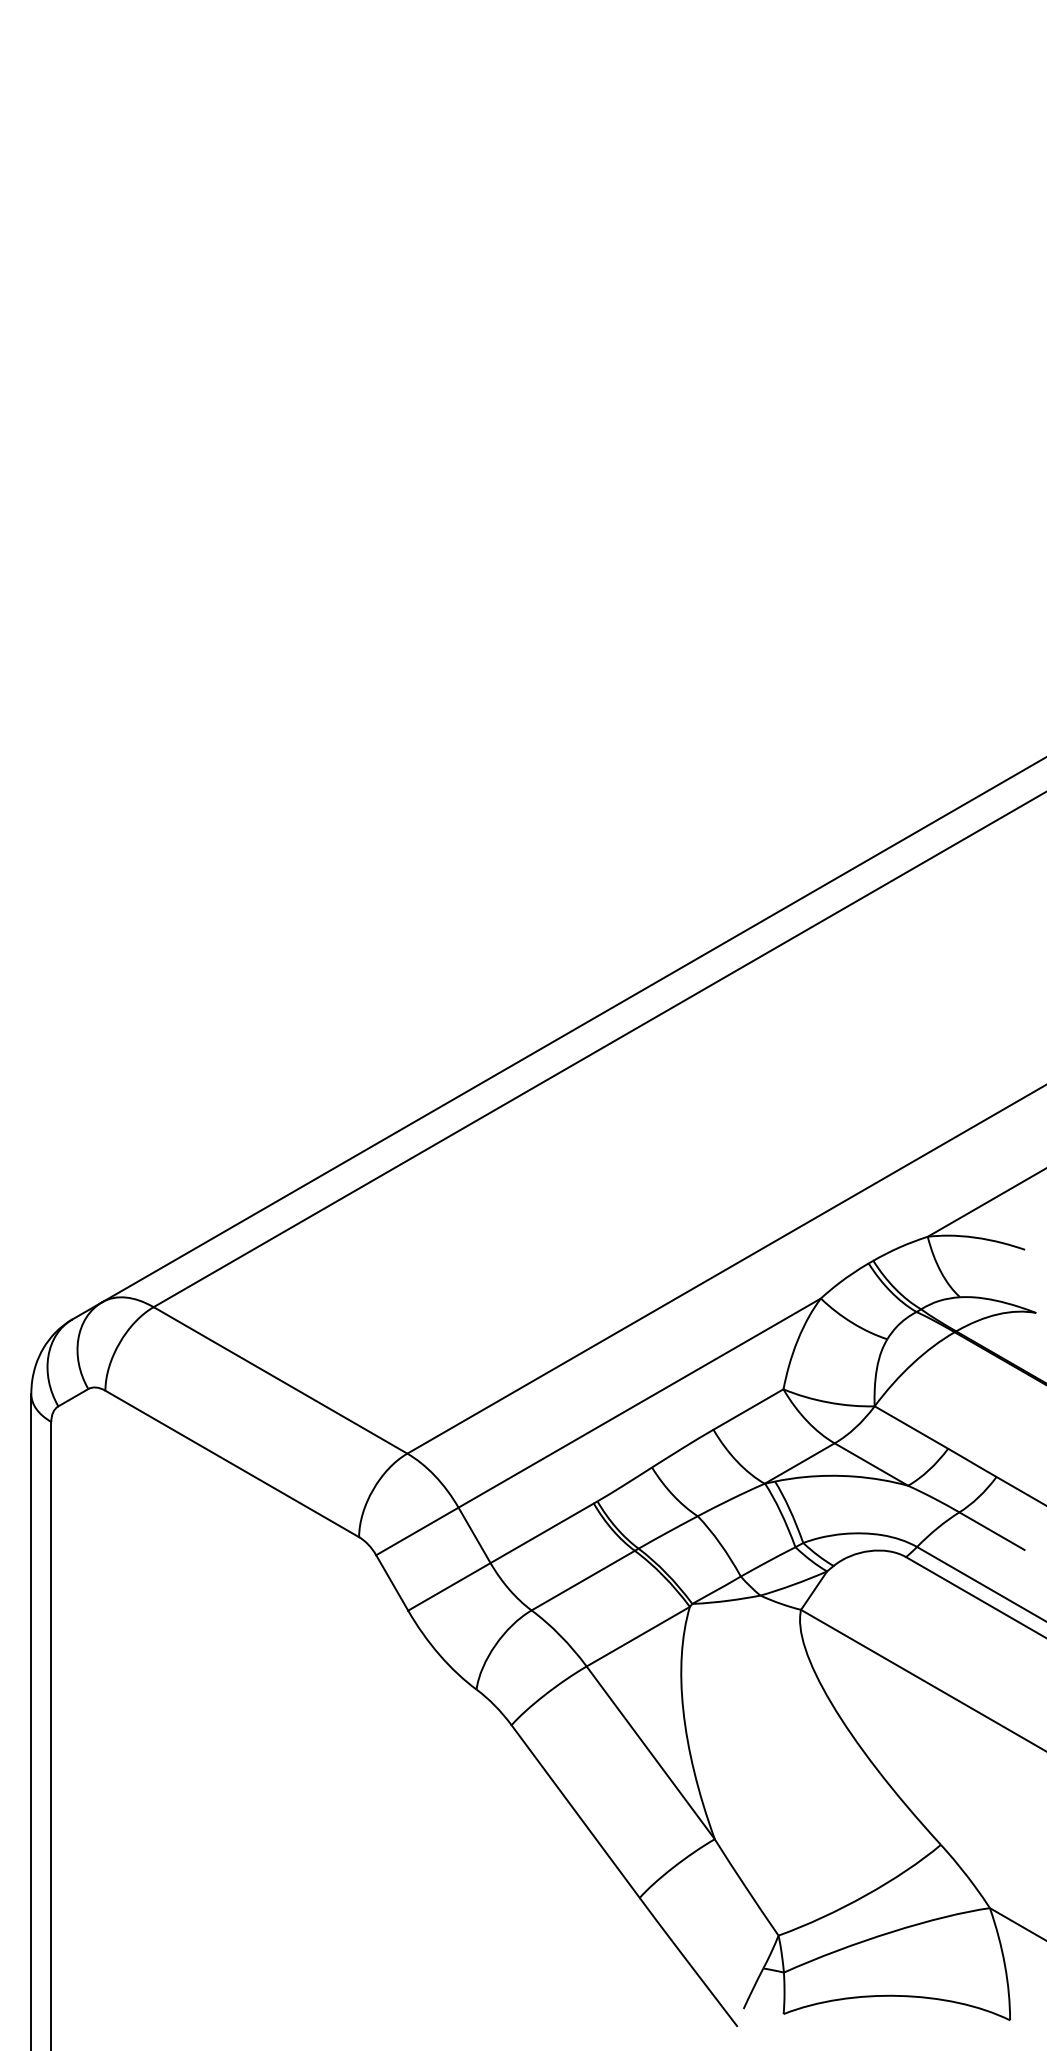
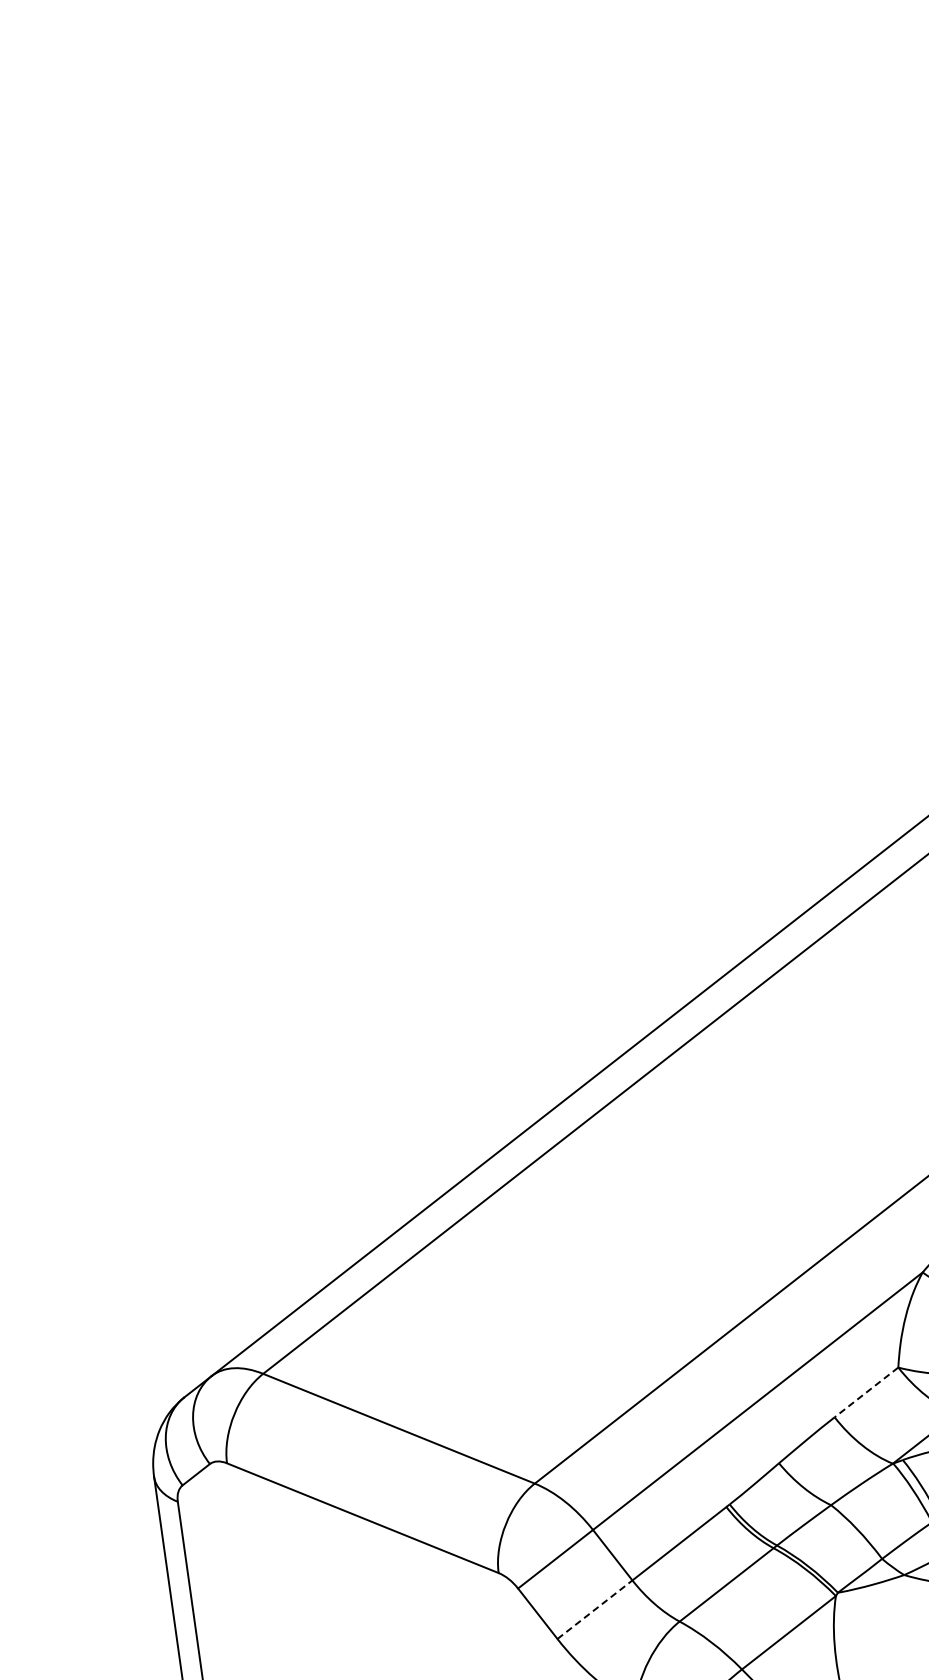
line: (748, 1409) -> (866, 1392), solid -> dashed
line: (449, 1586) -> (595, 1609), solid -> dashed

